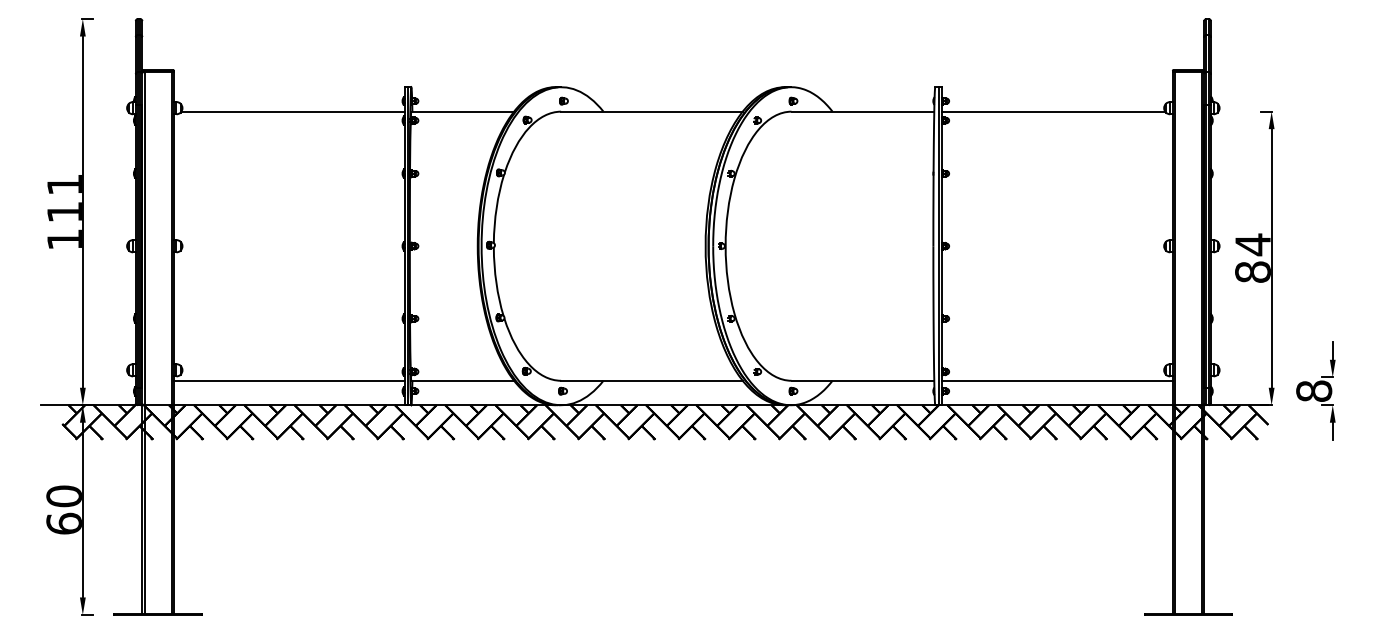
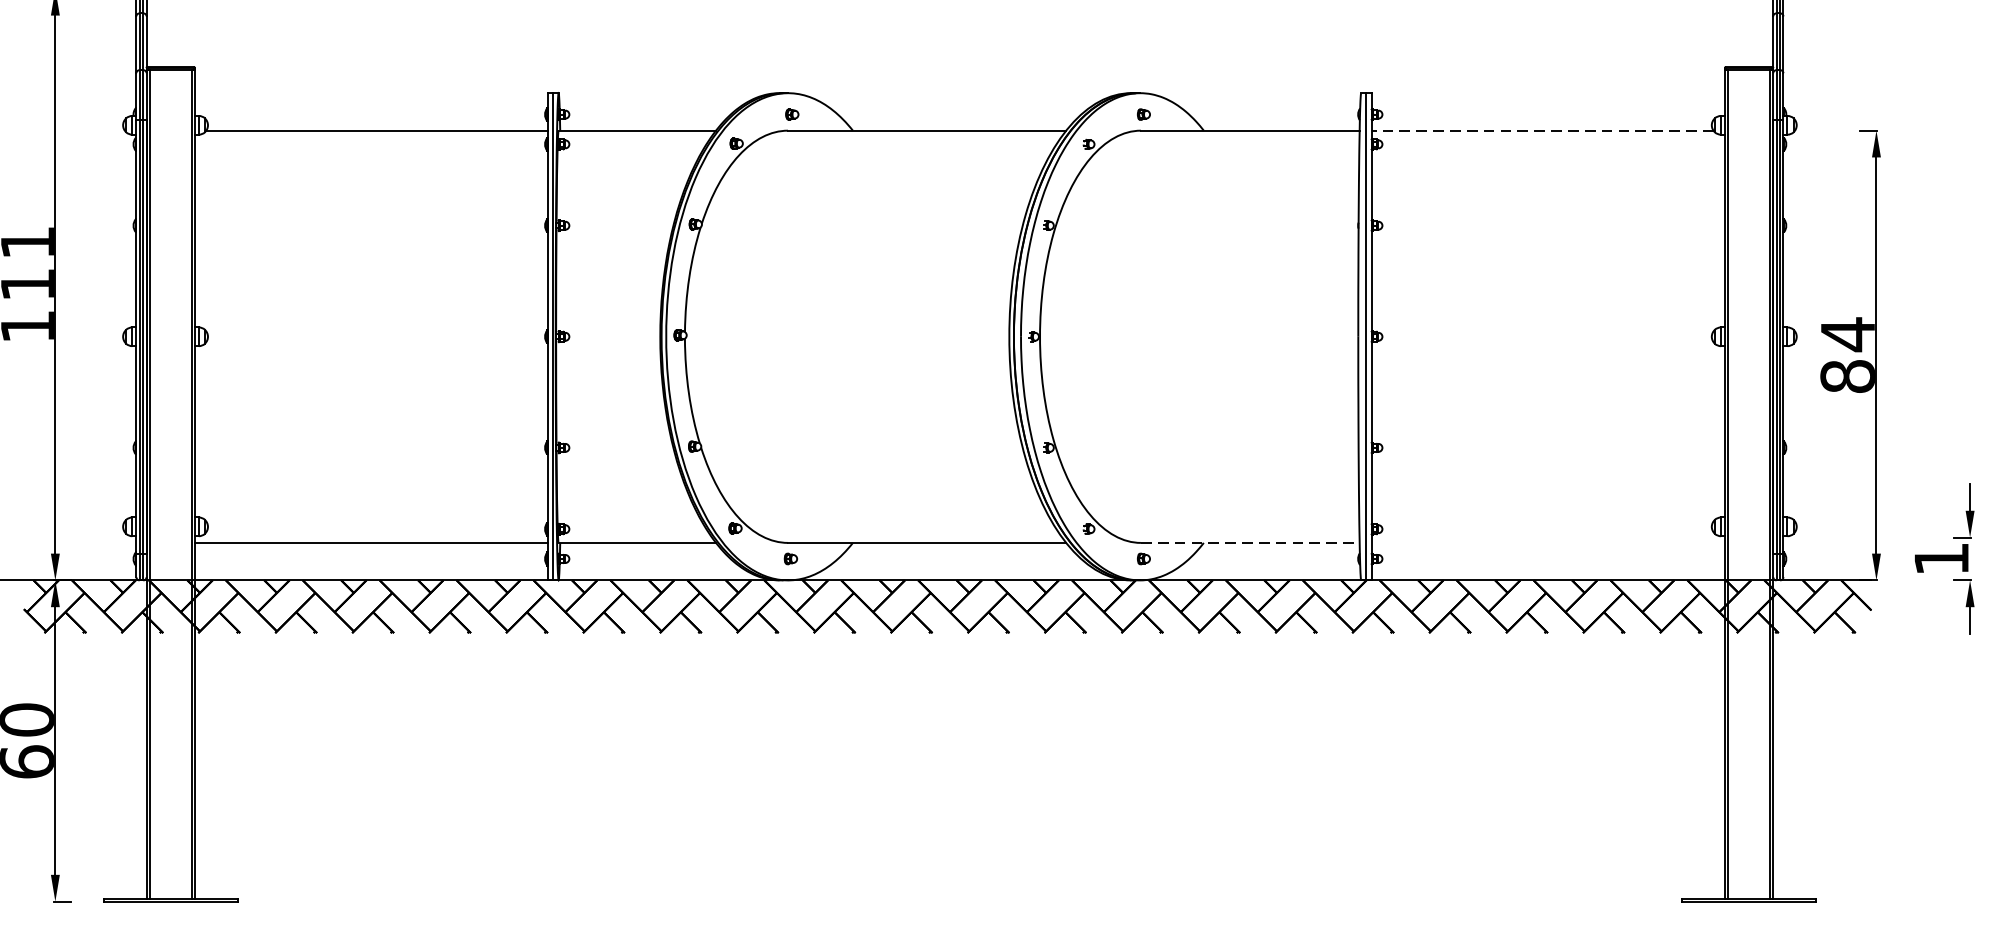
line: (1053, 111) -> (1542, 130), solid -> dashed
line: (863, 380) -> (1251, 542), solid -> dashed
line: (1057, 380) -> (1548, 542), removed
text: (1314, 390) -> (1942, 557), 8 -> 1

